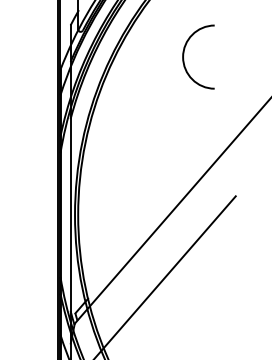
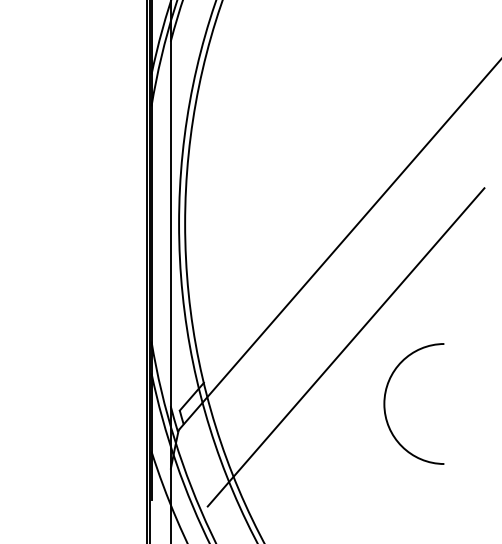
arc: (184, 307) -> (387, 399), added

